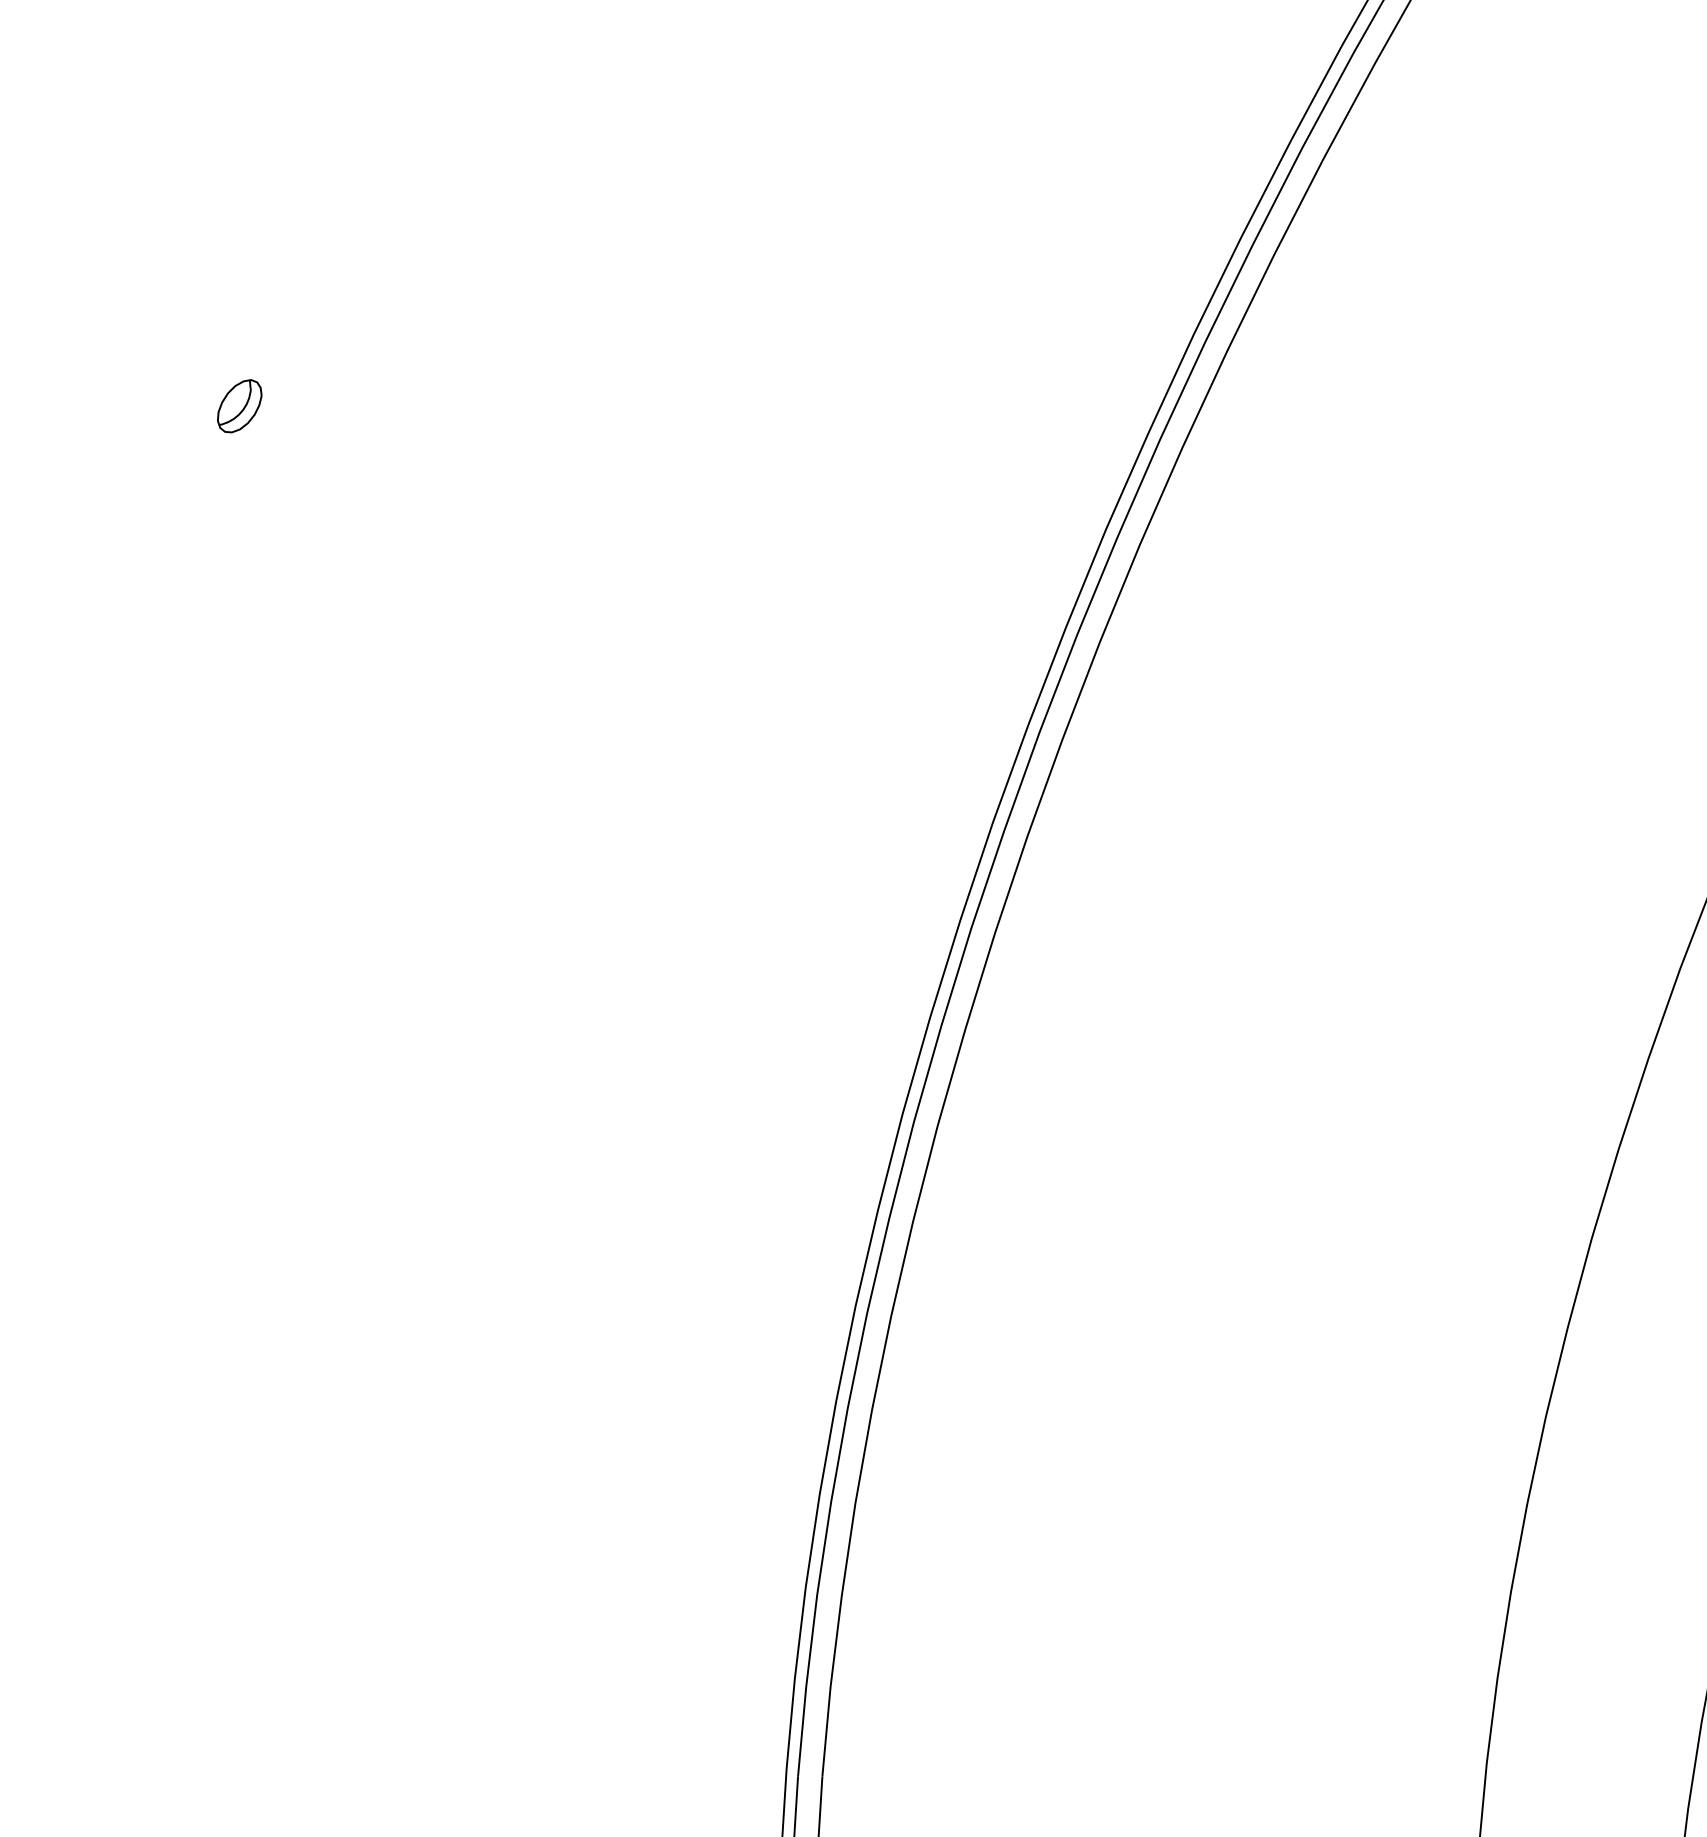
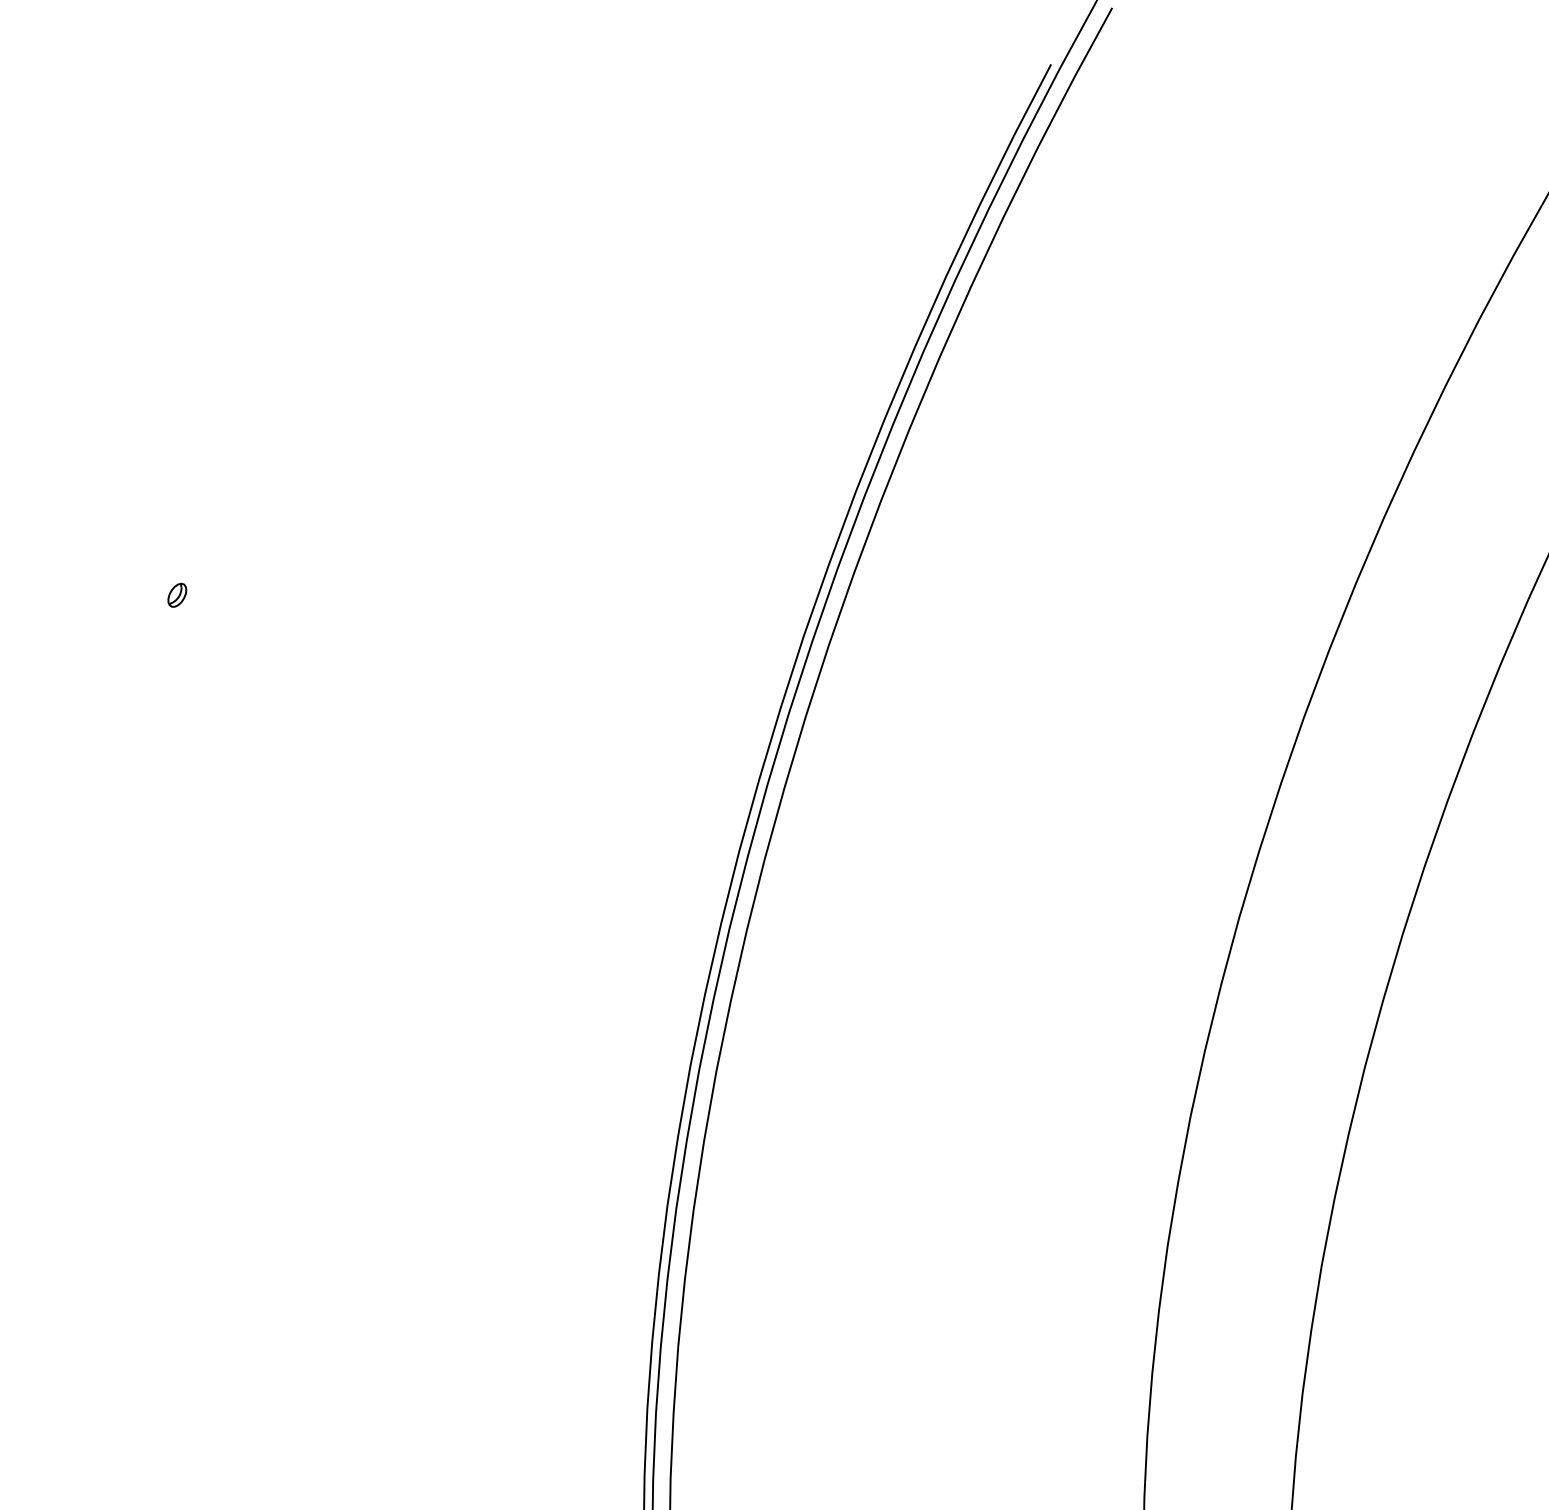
part: (240, 406) -> (177, 595), size x0.6

